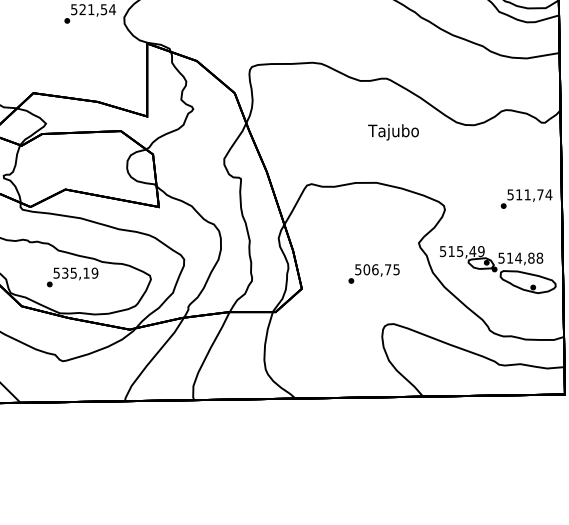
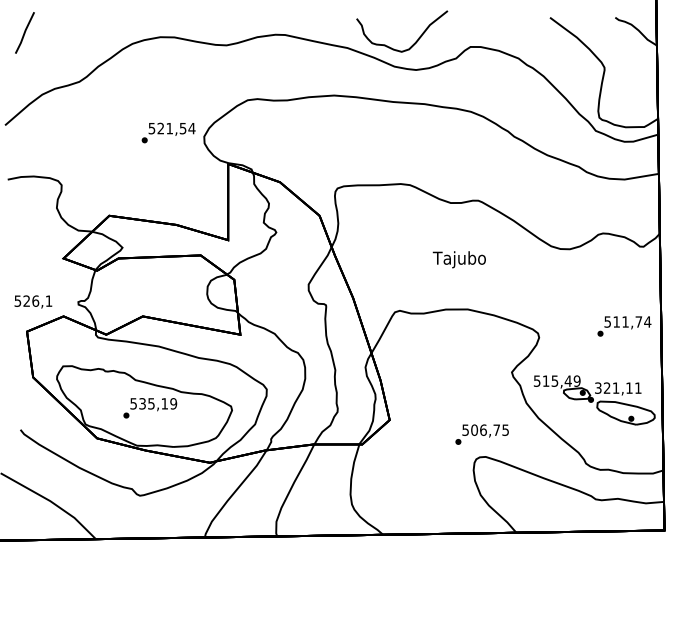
text: (392, 132) -> (458, 259), moved
text: (520, 257) -> (618, 387), 514,88 -> 321,11
text: (373, 273) -> (481, 434), moved

